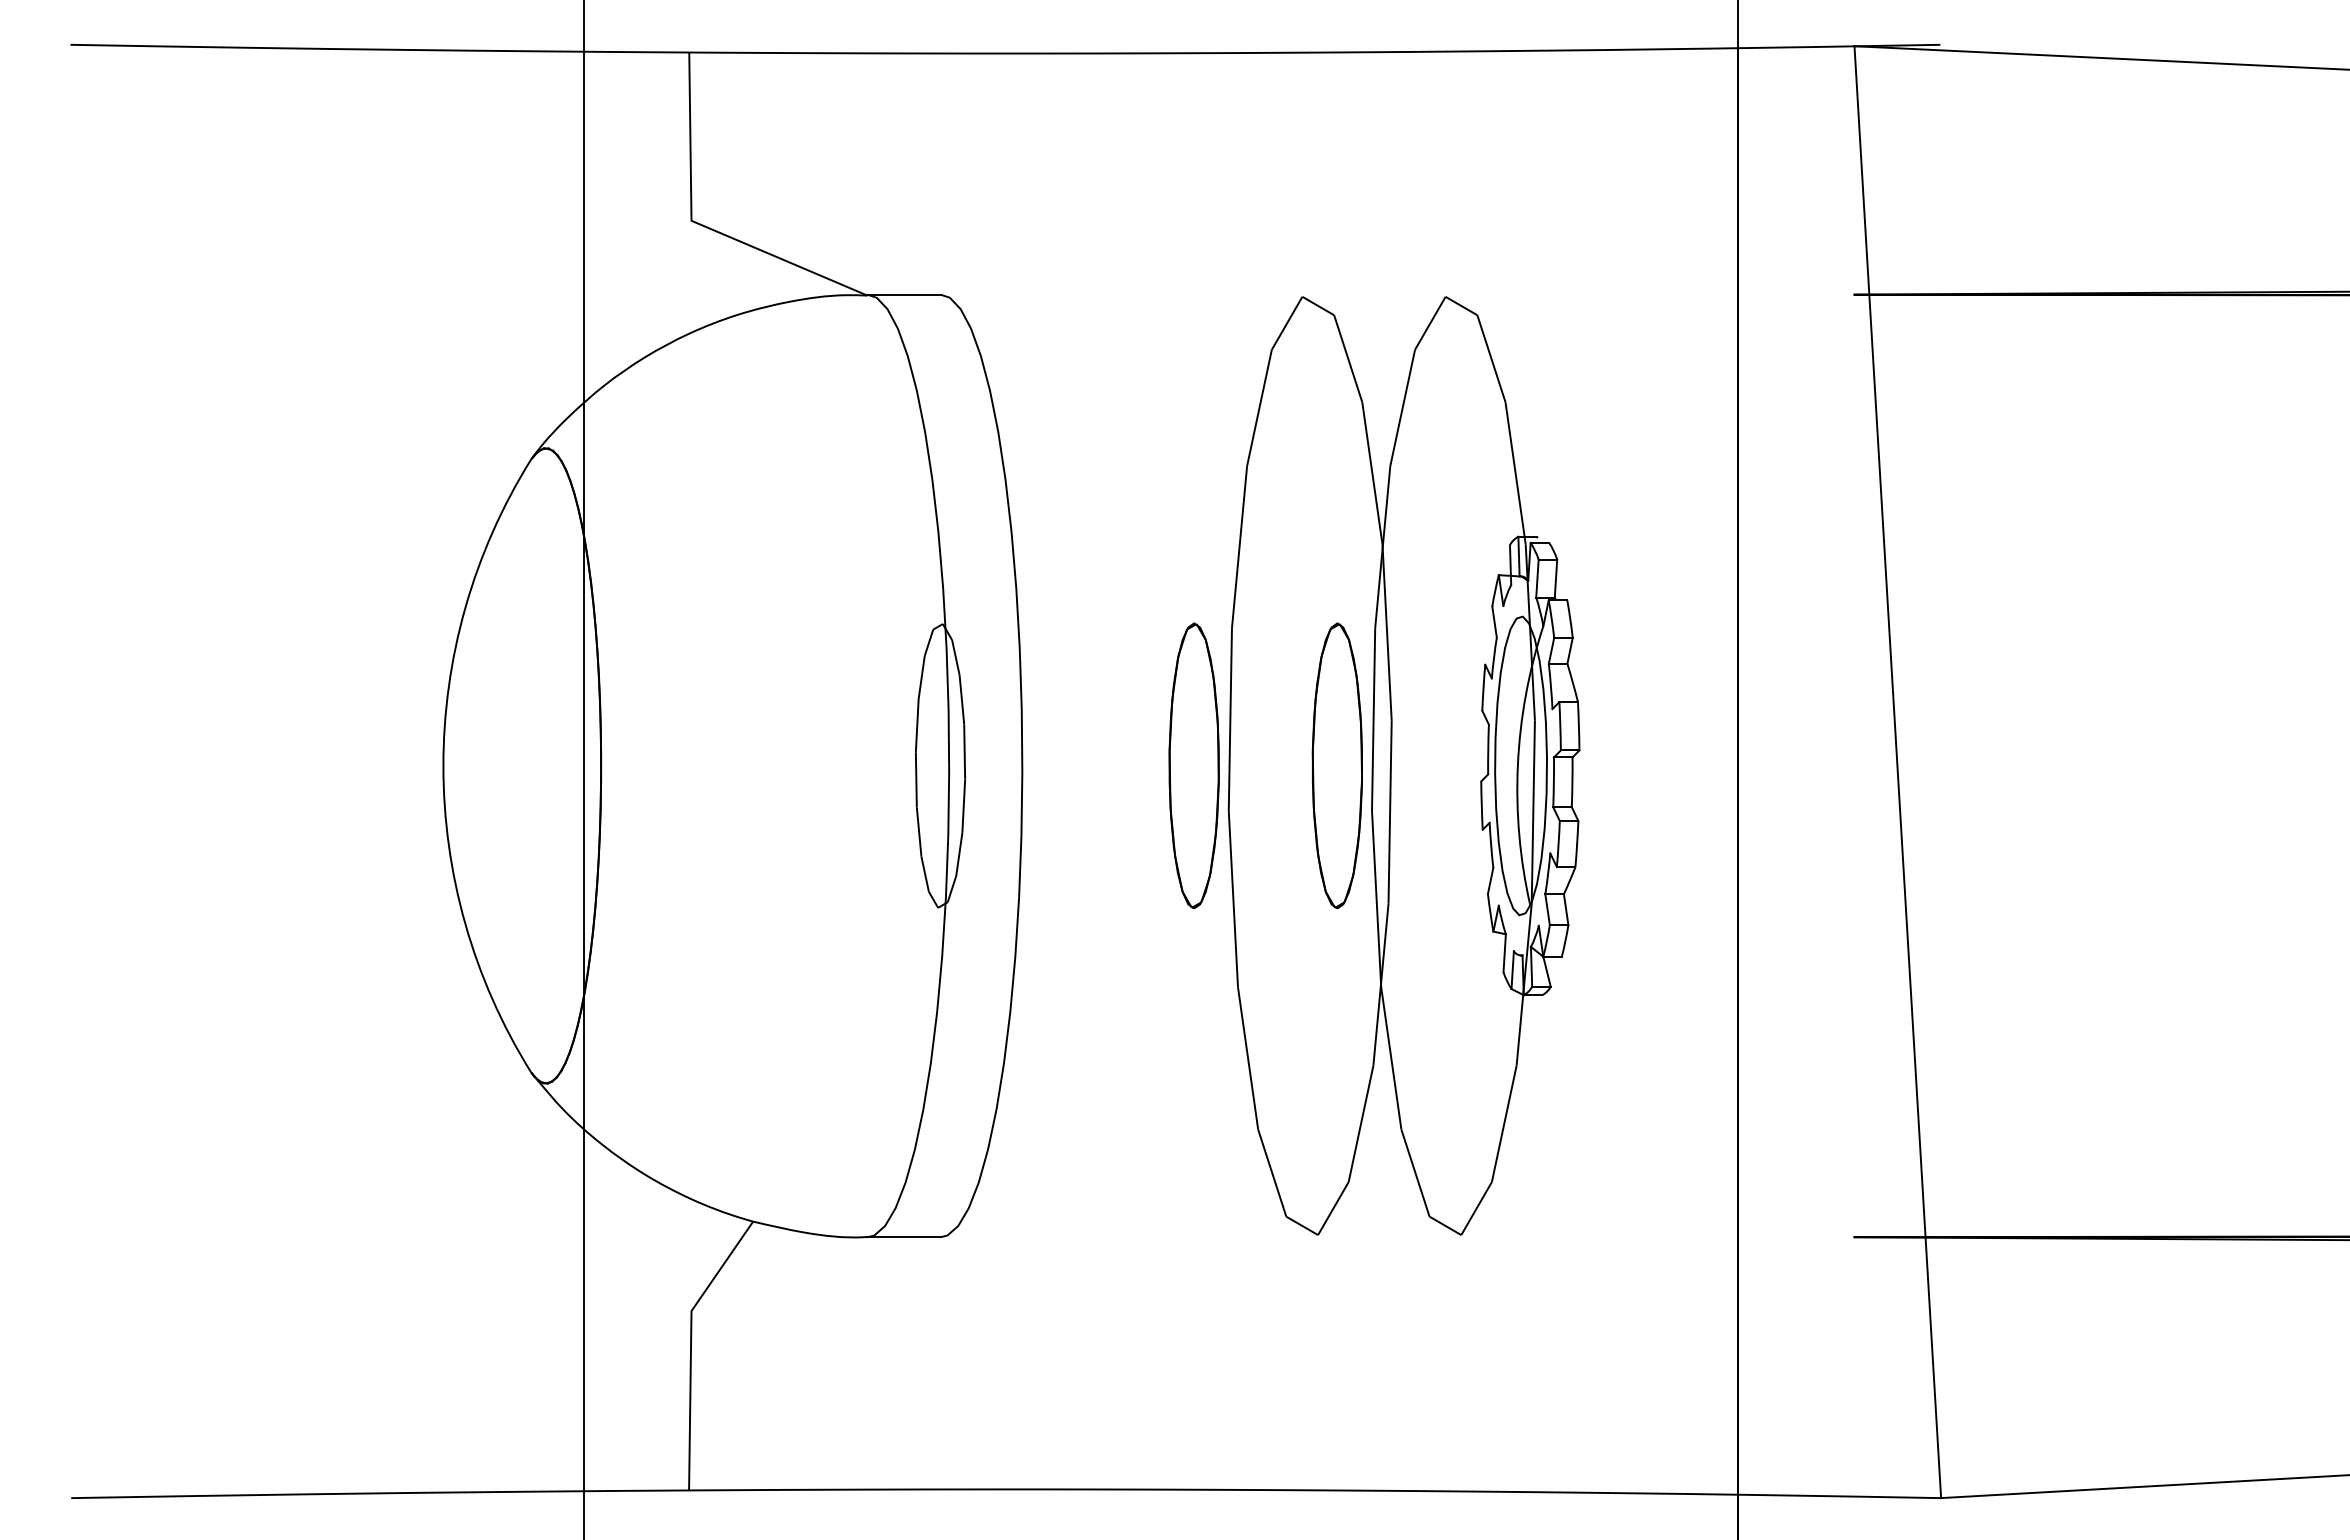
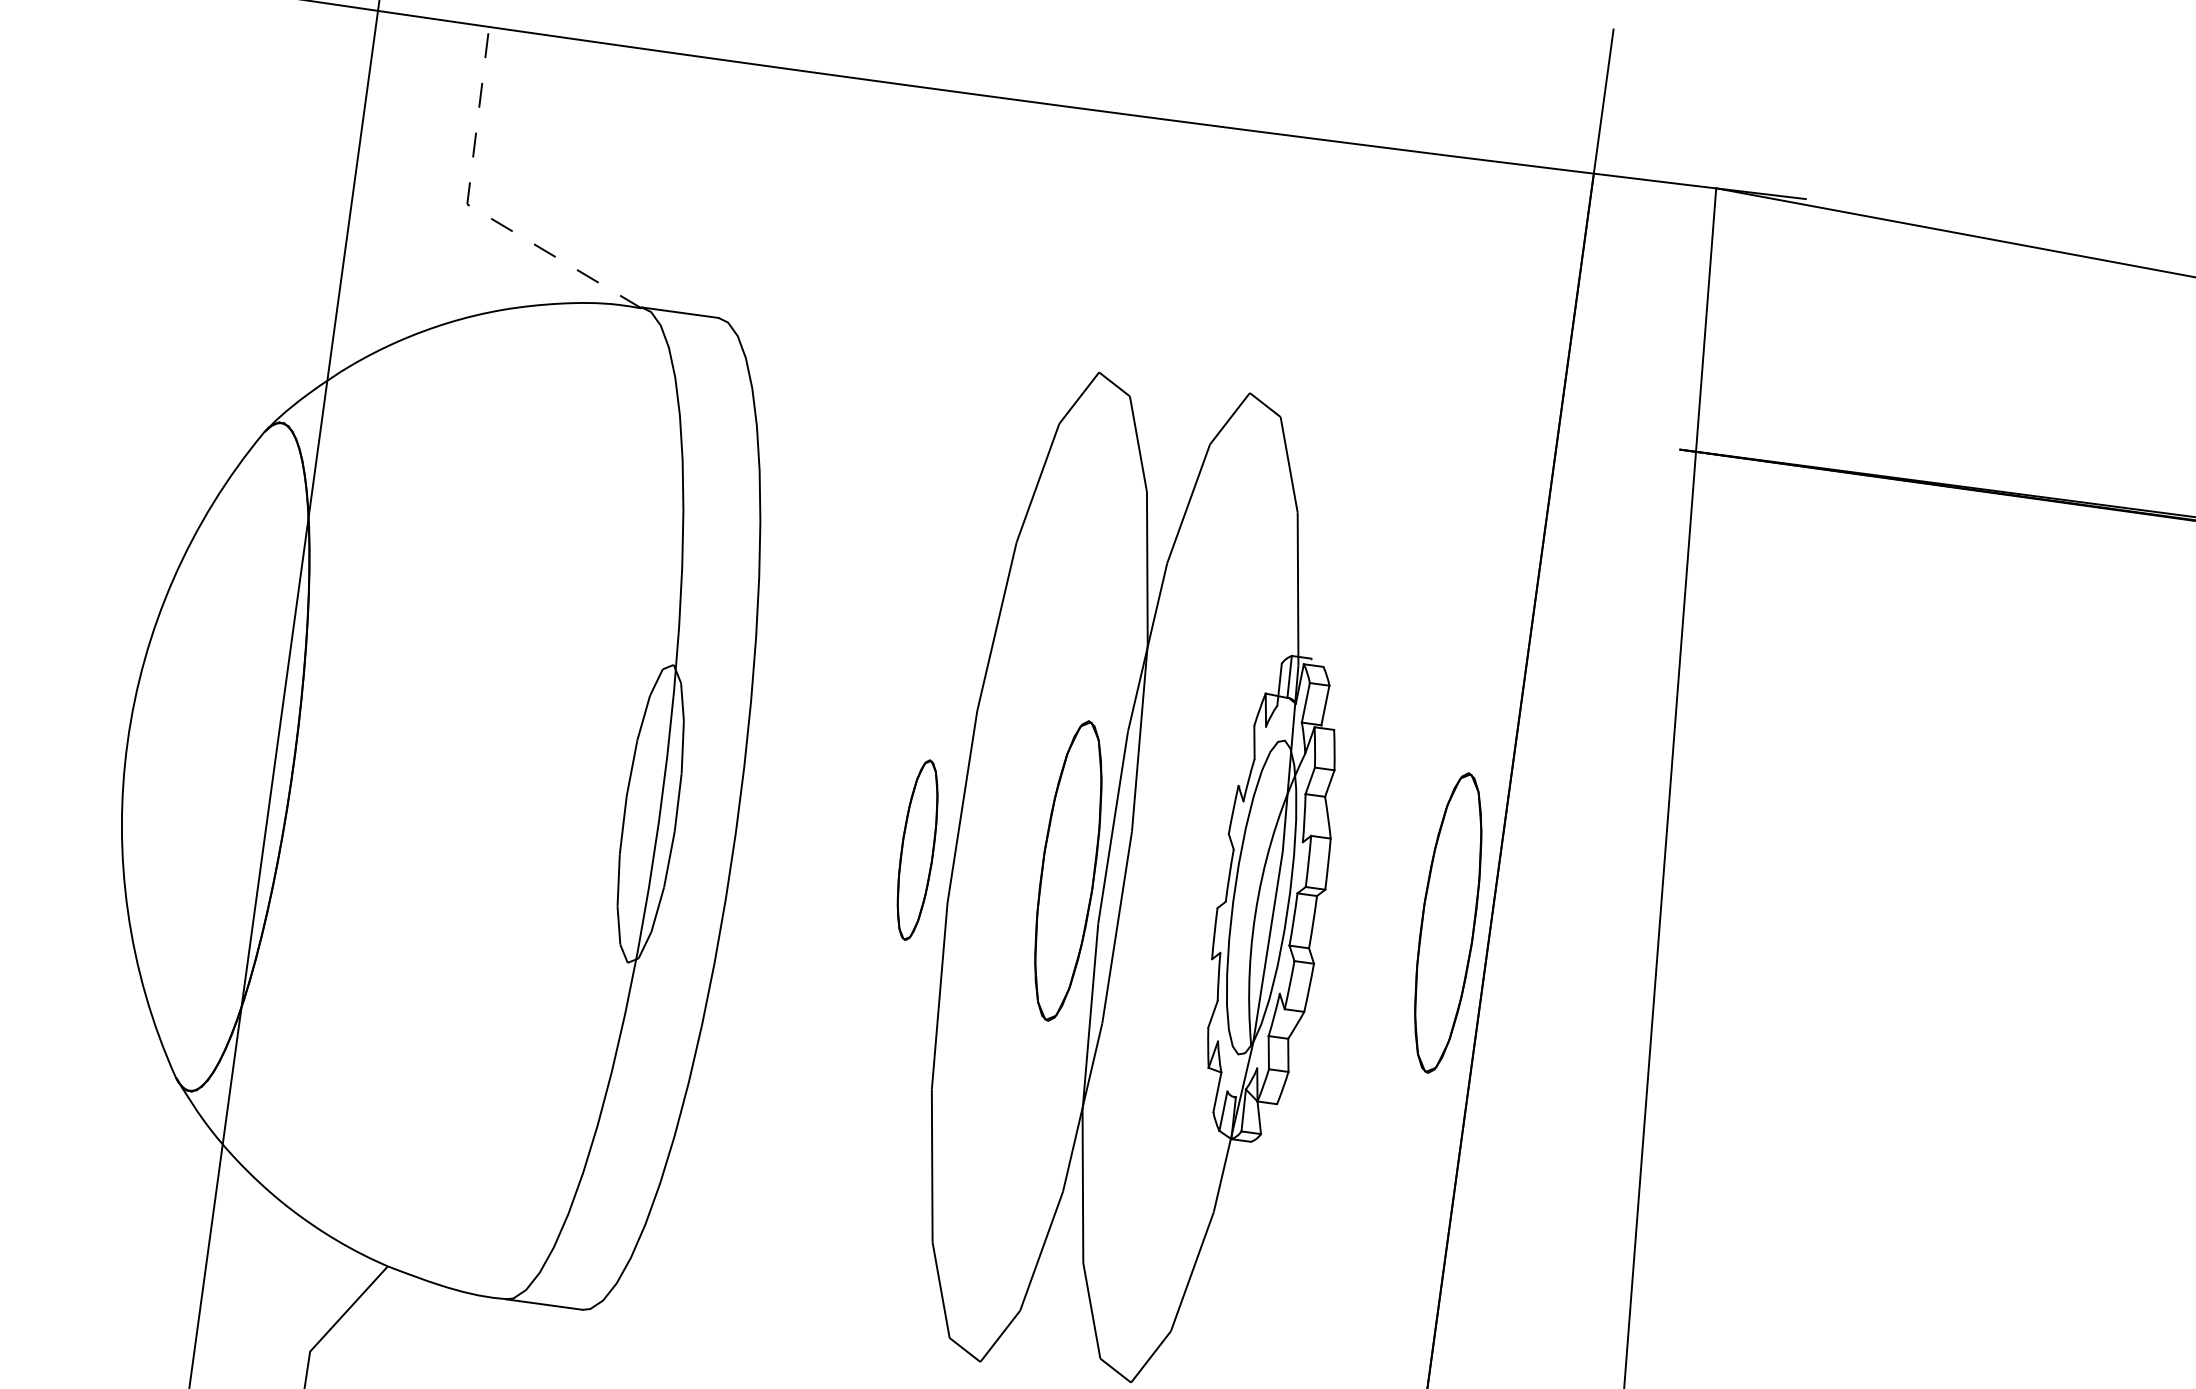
line: (701, 225) -> (477, 210), solid -> dashed
part: (1193, 765) -> (917, 849), size x0.6
part: (1697, 765) -> (1447, 922), added

